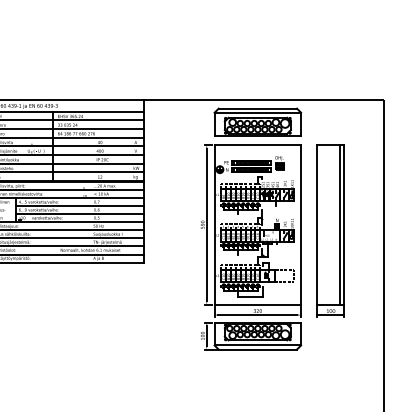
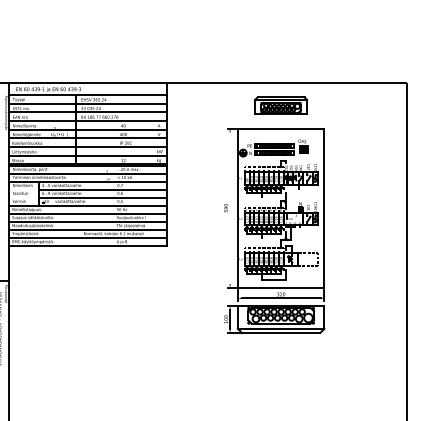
part: (257, 122) -> (280, 105), size x0.6
line: (207, 225) -> (230, 208), removed
part: (331, 231) -> (354, 214), removed

